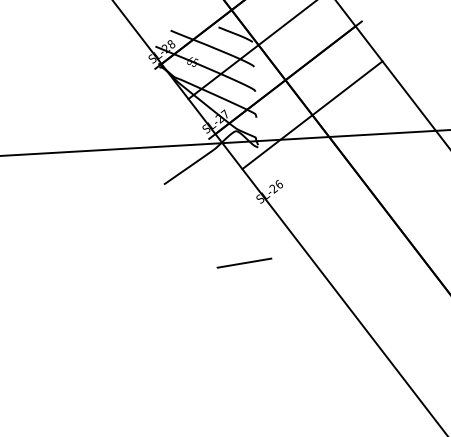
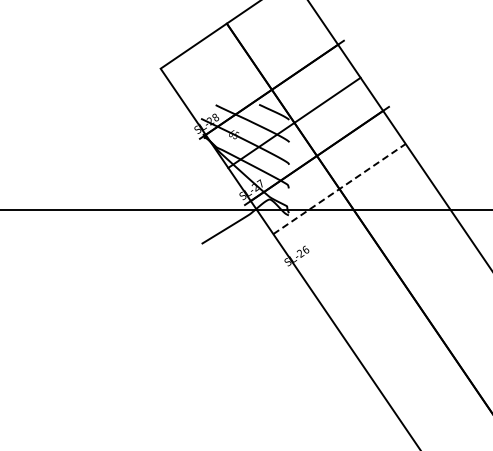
line: (312, 114) -> (339, 188), solid -> dashed
line: (243, 262) -> (269, 318), removed

